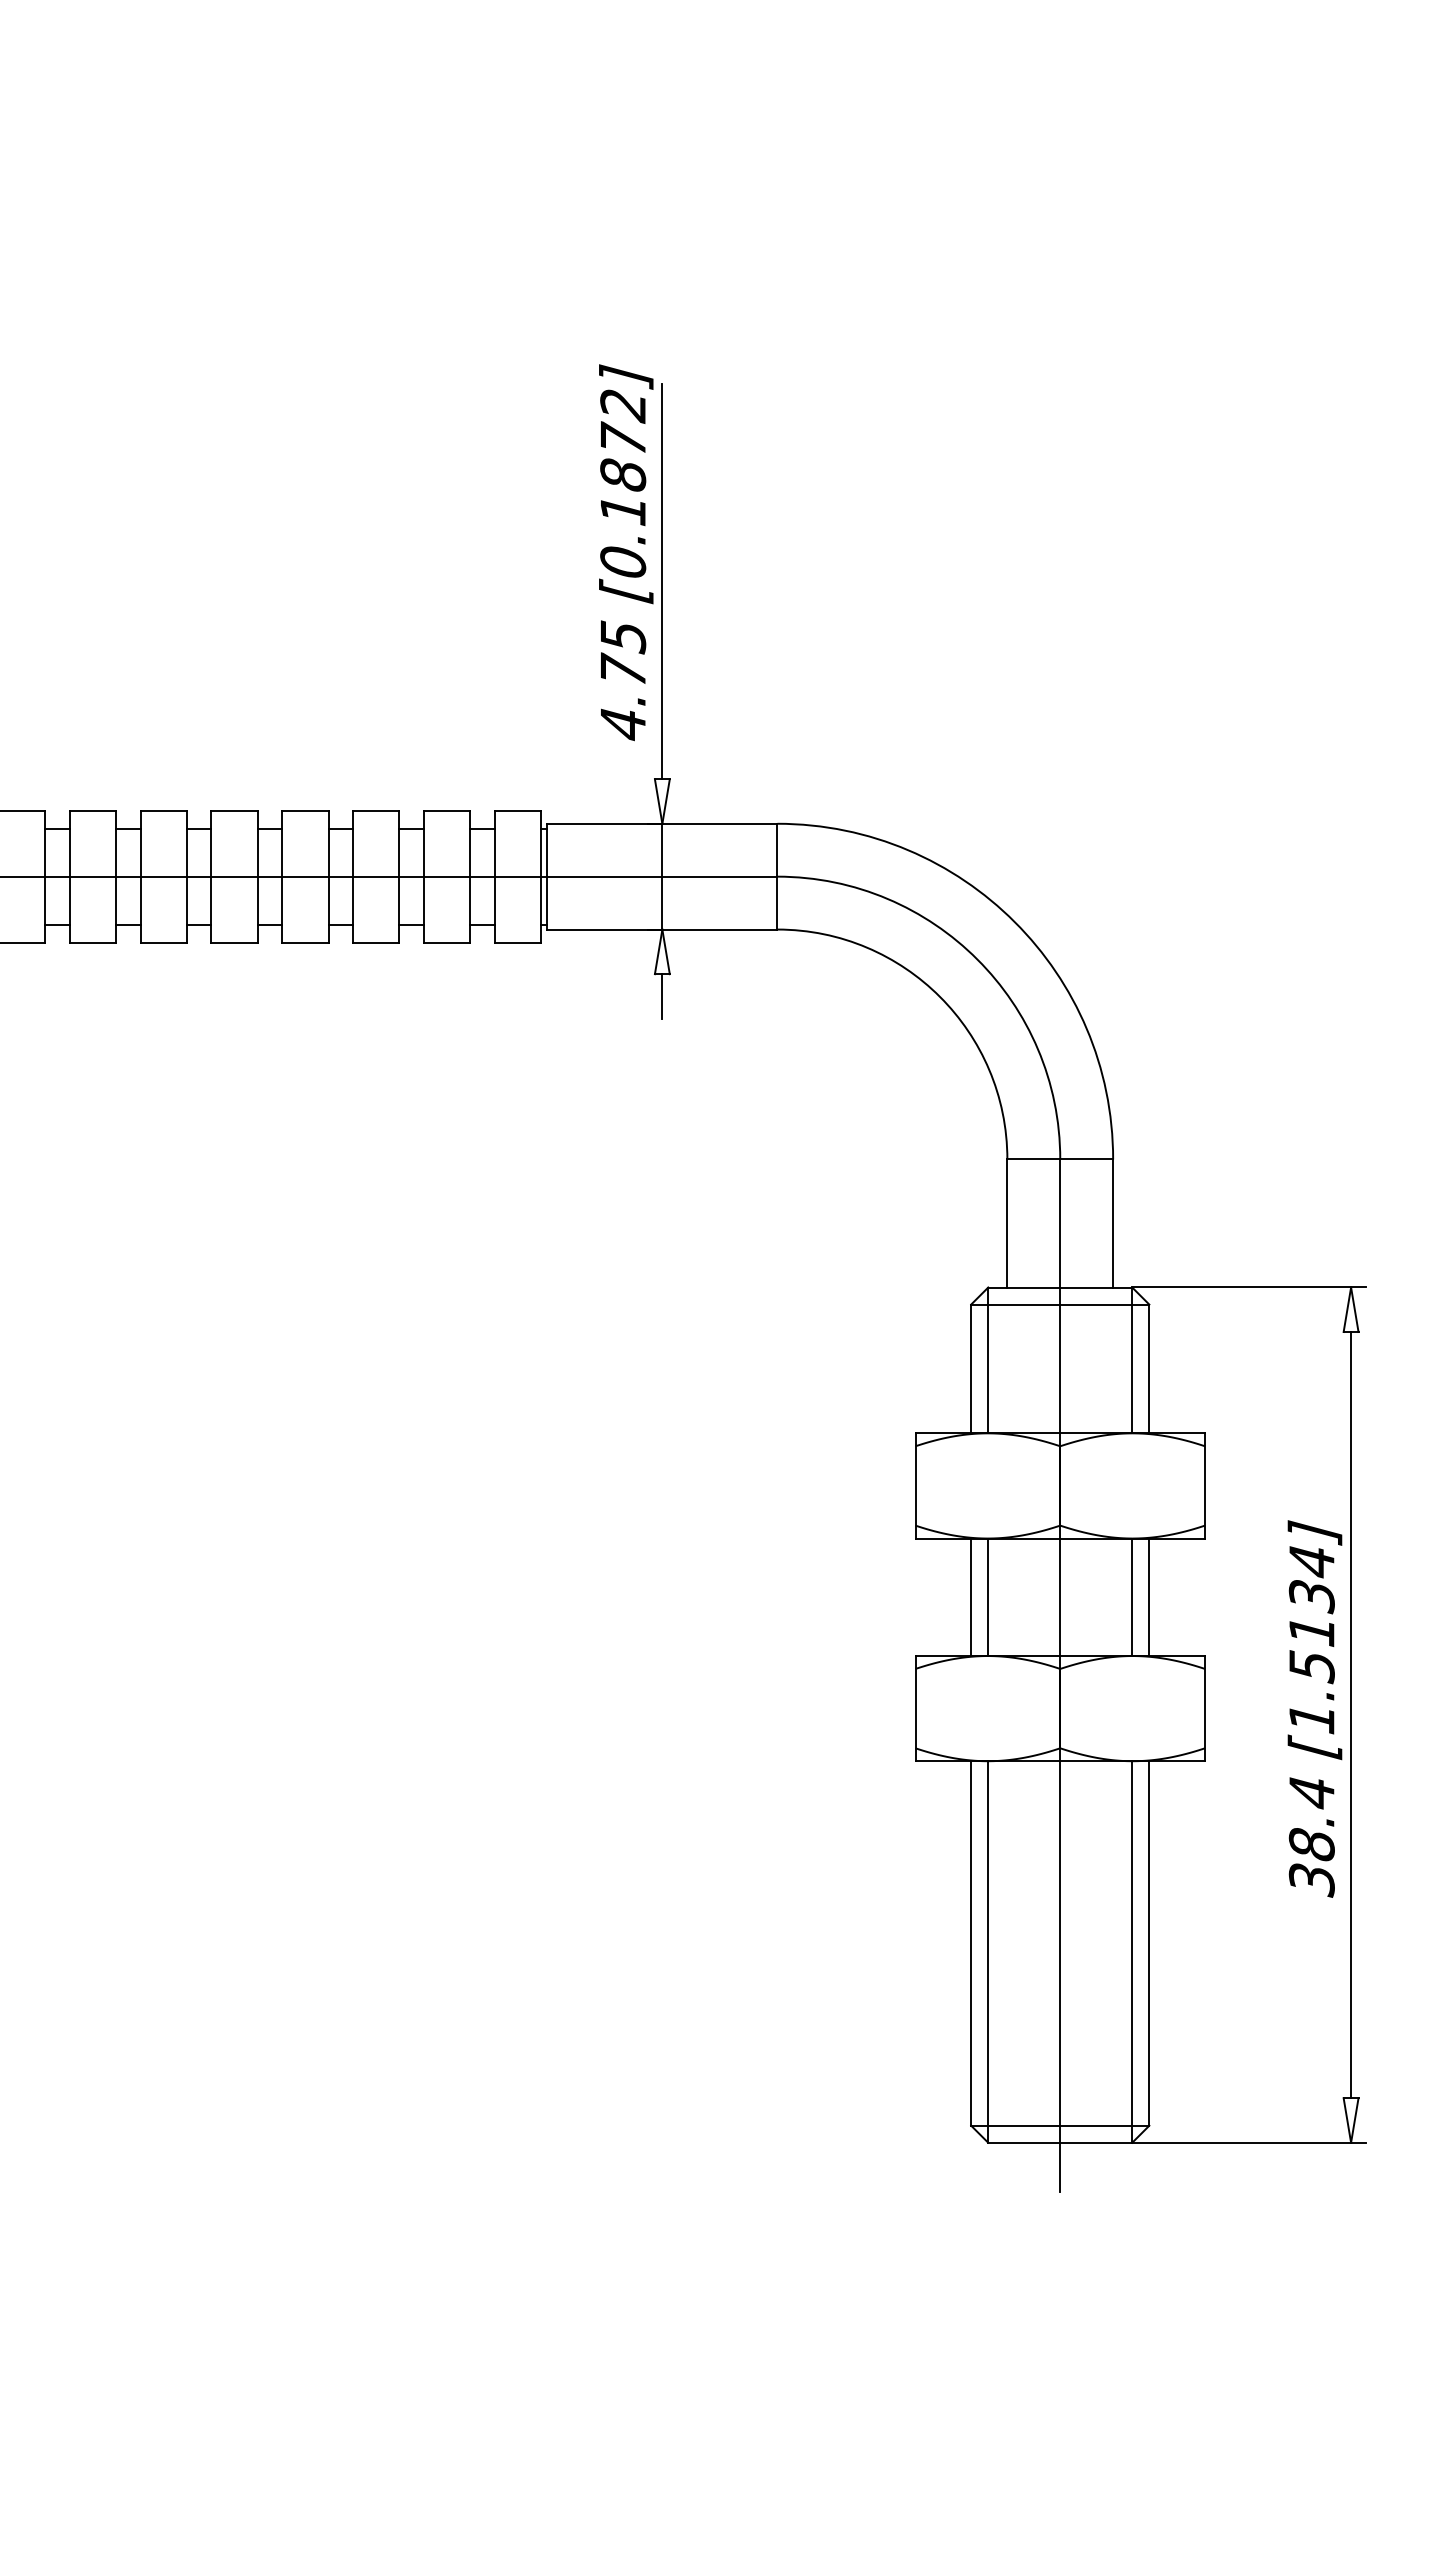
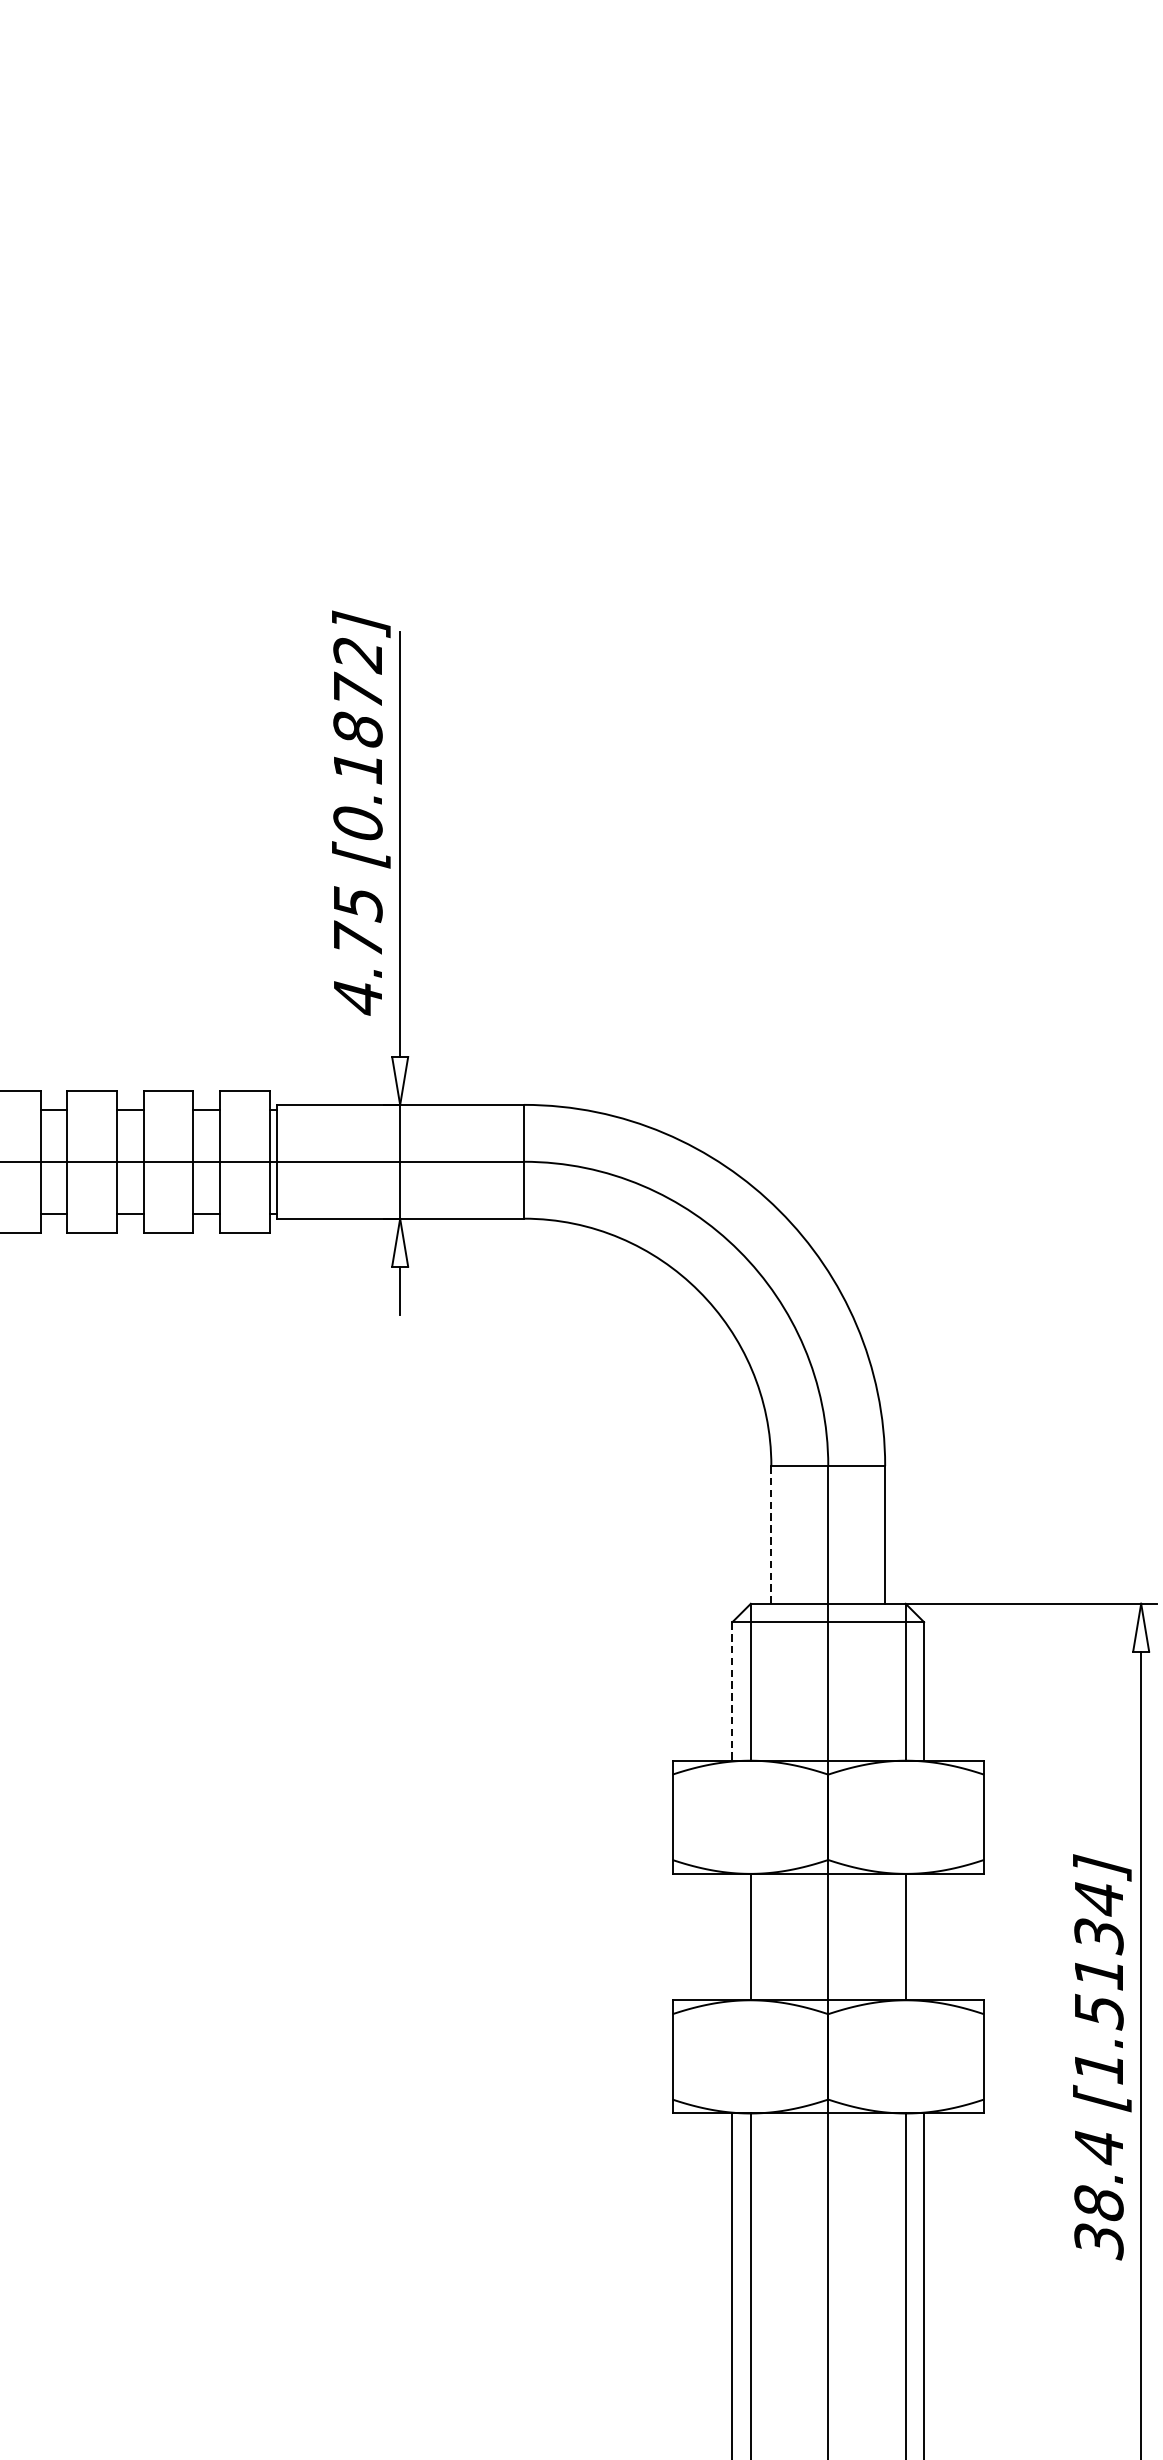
line: (1007, 1223) -> (771, 1534), solid -> dashed
line: (971, 1369) -> (732, 1692), solid -> dashed
line: (971, 1597) -> (732, 1937), removed
line: (1149, 1597) -> (924, 1937), removed

